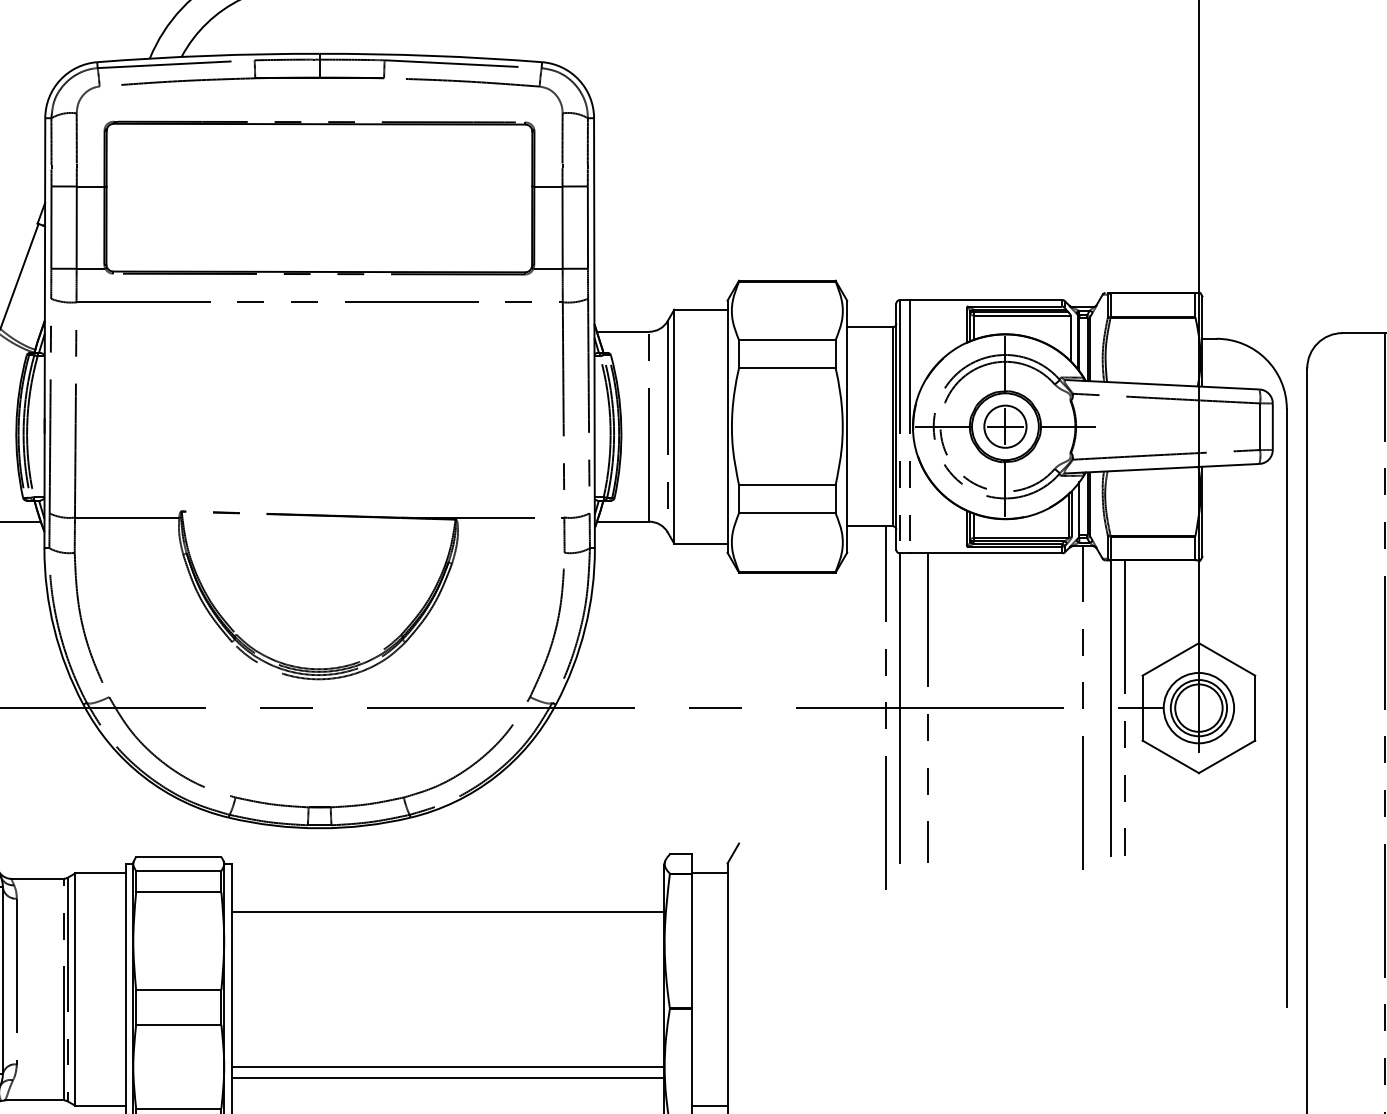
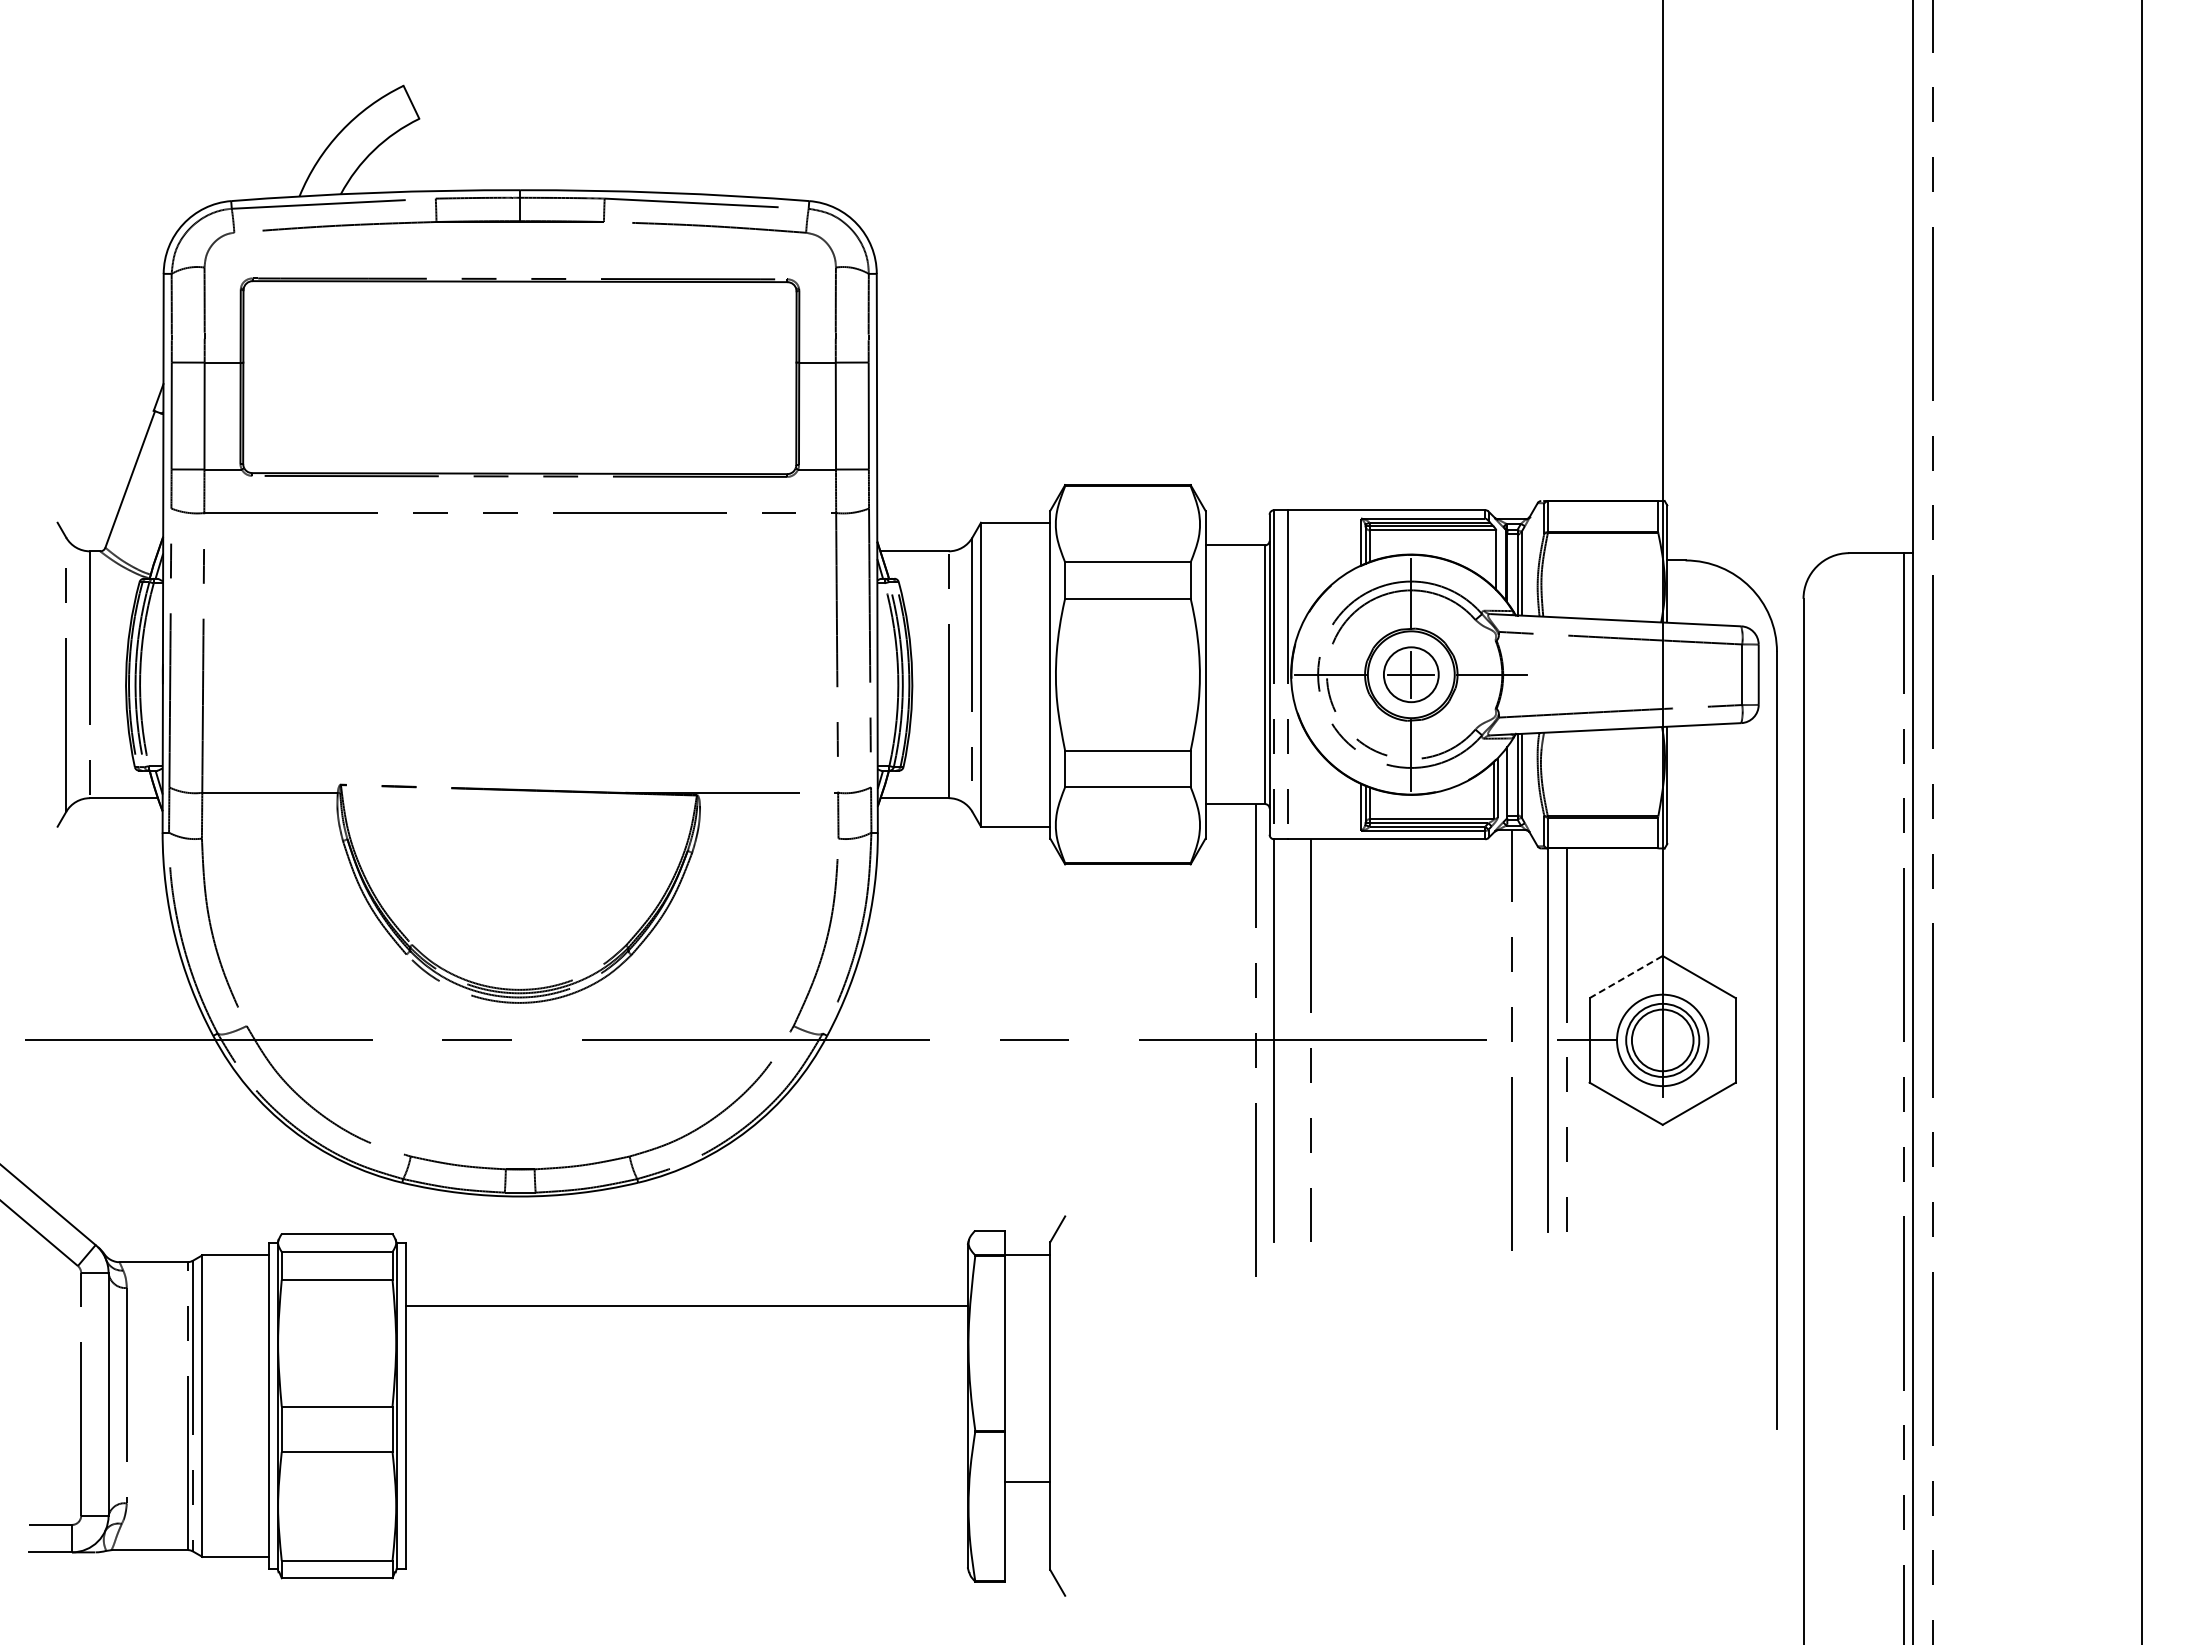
line: (1171, 658) -> (1626, 976), solid -> dashed
line: (447, 1066) -> (686, 1506), removed
line: (447, 1077) -> (686, 1520), removed
line: (710, 1105) -> (1027, 1481), moved

